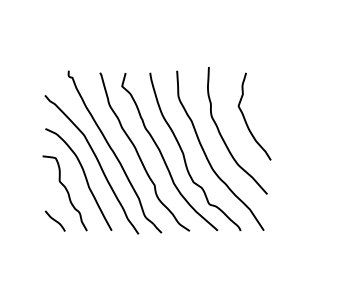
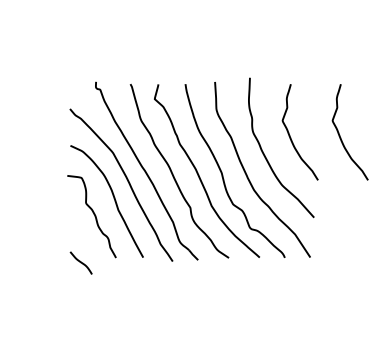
curve: (292, 121) -> (341, 137), added
curve: (54, 220) -> (80, 262), moved

